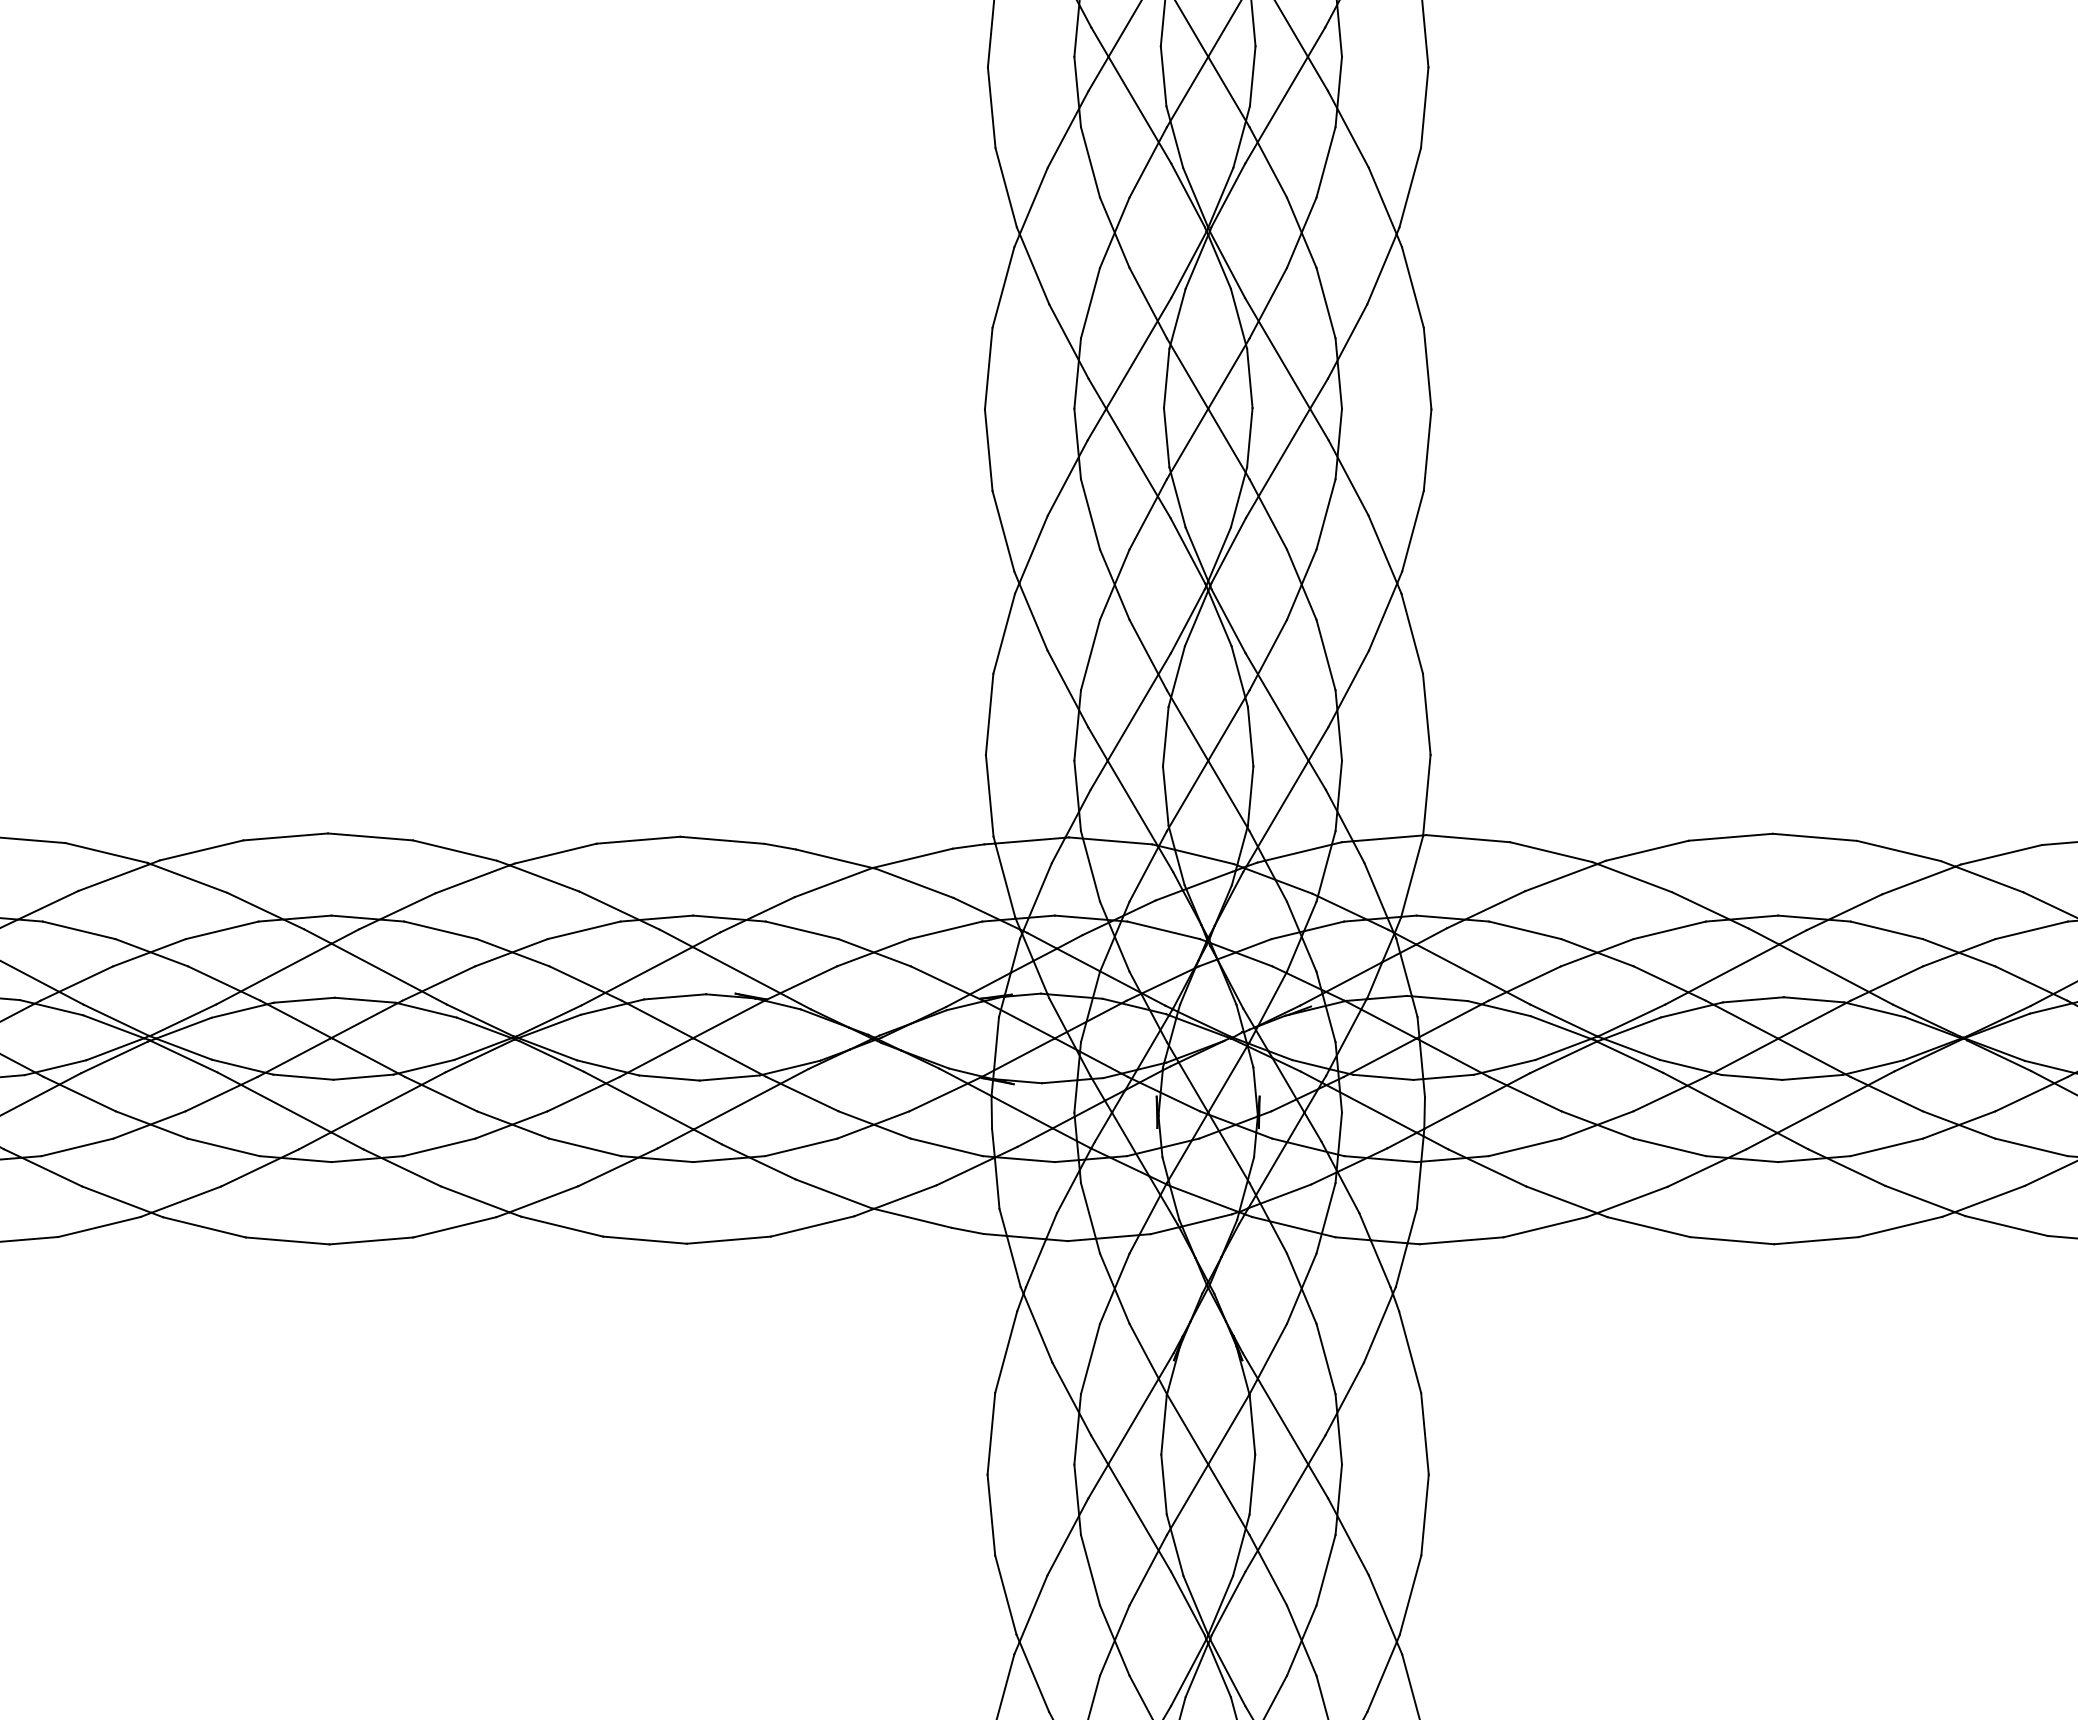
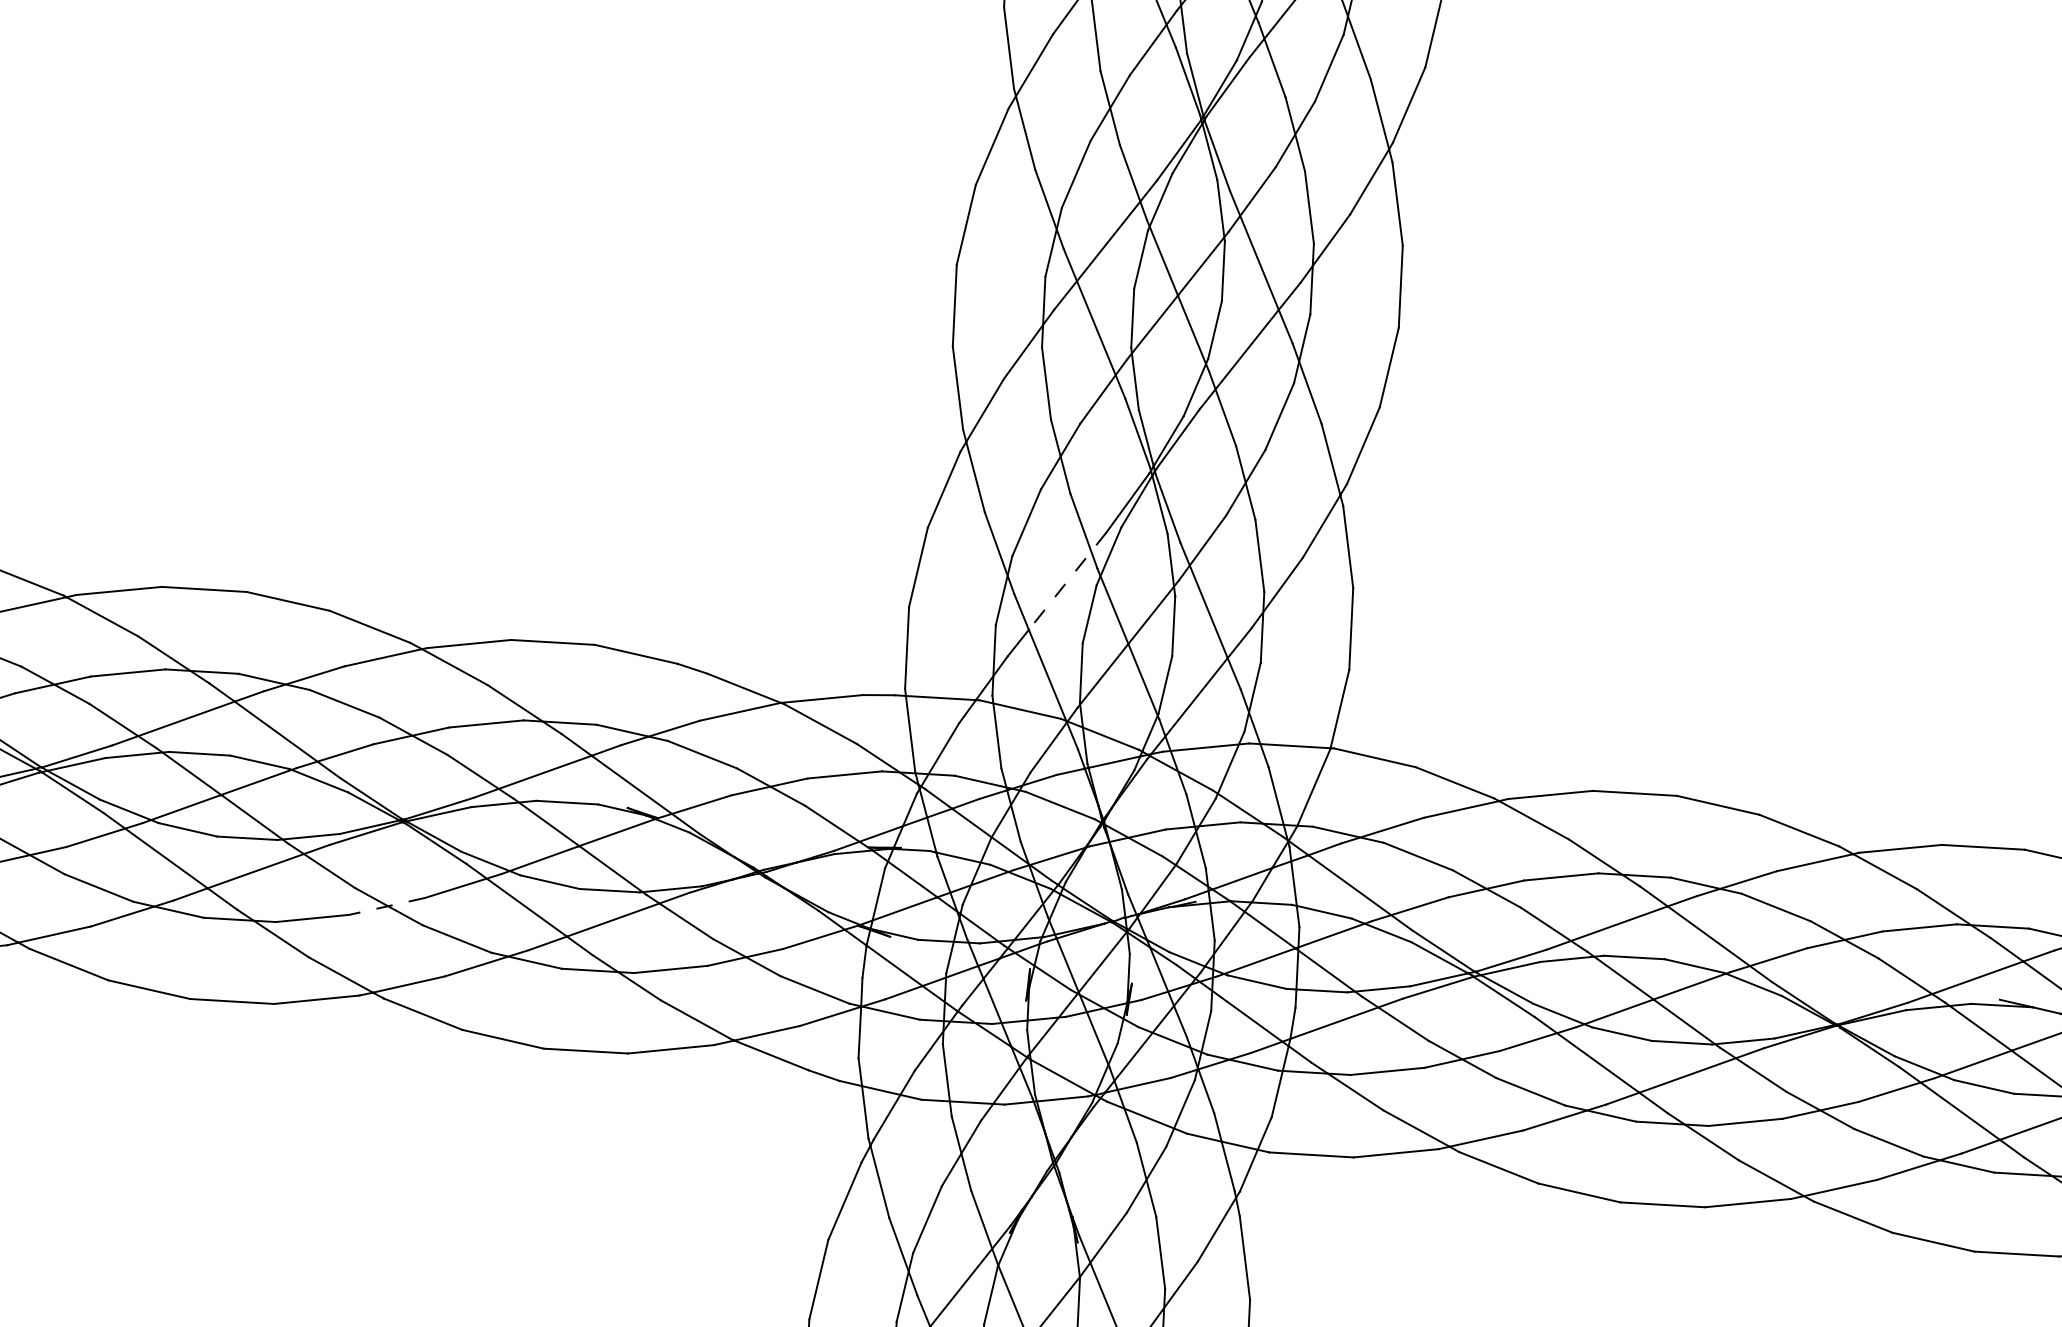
line: (1139, 707) -> (1067, 581), solid -> dashed
line: (511, 1124) -> (387, 905), solid -> dashed

